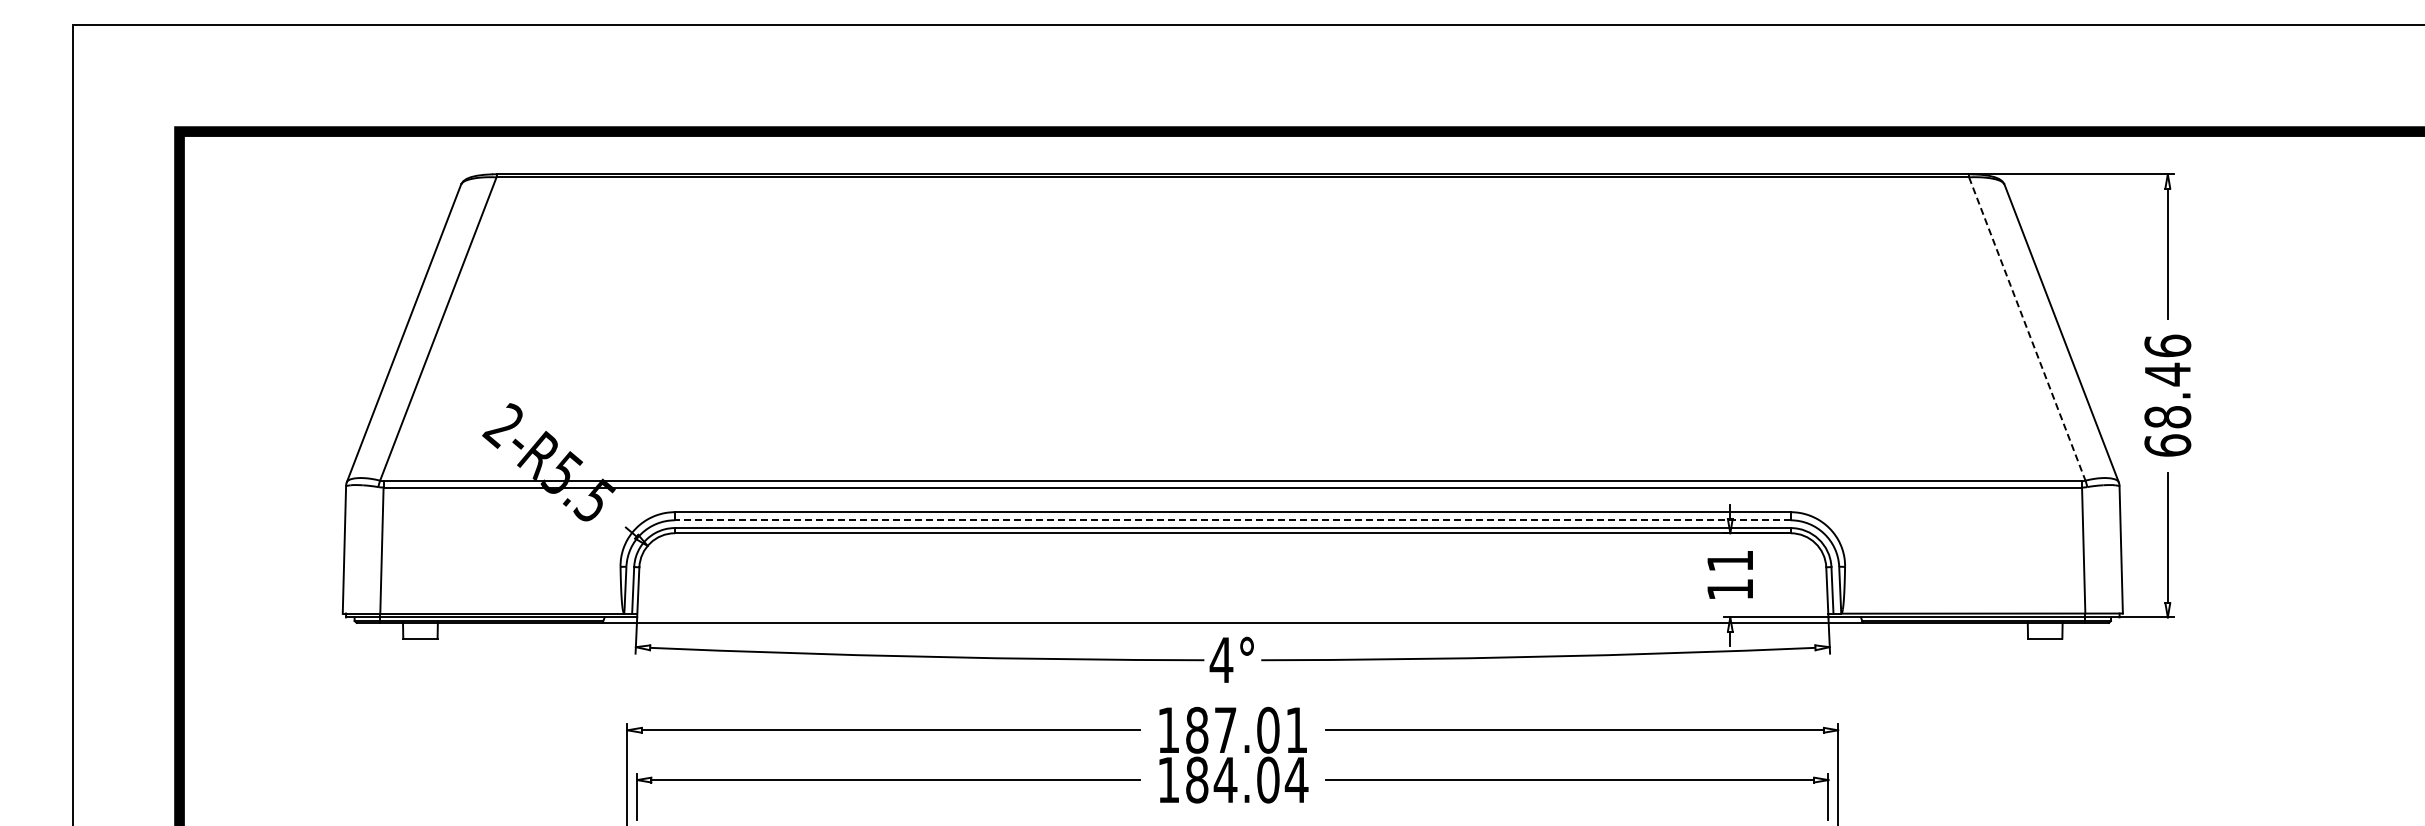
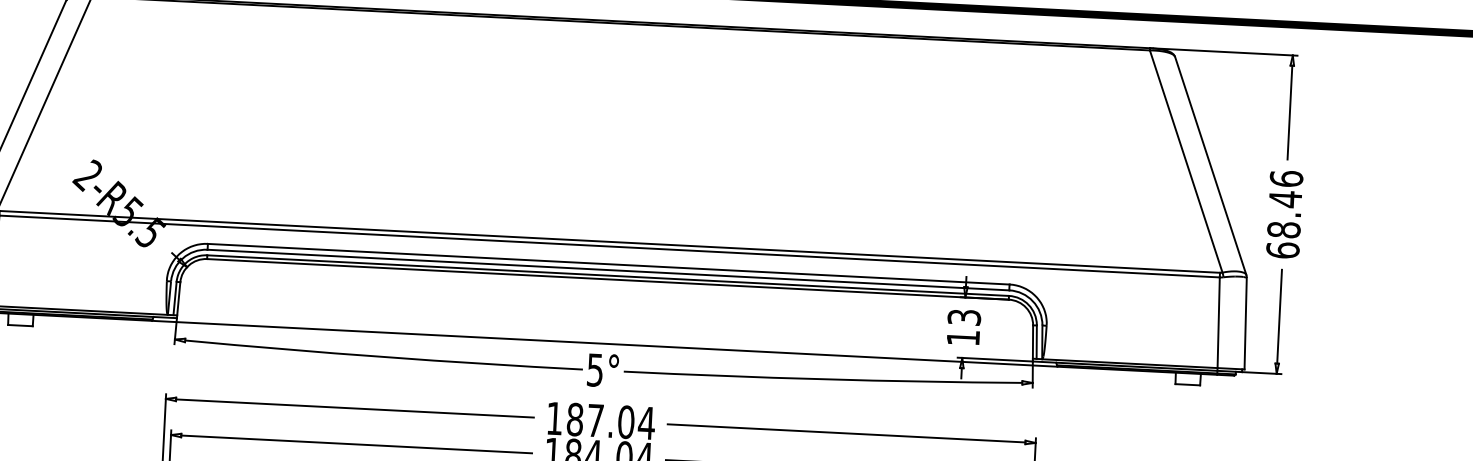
line: (2027, 329) -> (1186, 161), dashed -> solid
line: (1232, 520) -> (608, 270), dashed -> solid
text: (1729, 560) -> (963, 317), 11 -> 13
text: (1221, 660) -> (595, 370), 4° -> 5°
text: (1296, 729) -> (646, 422), 187.01 -> 187.04

